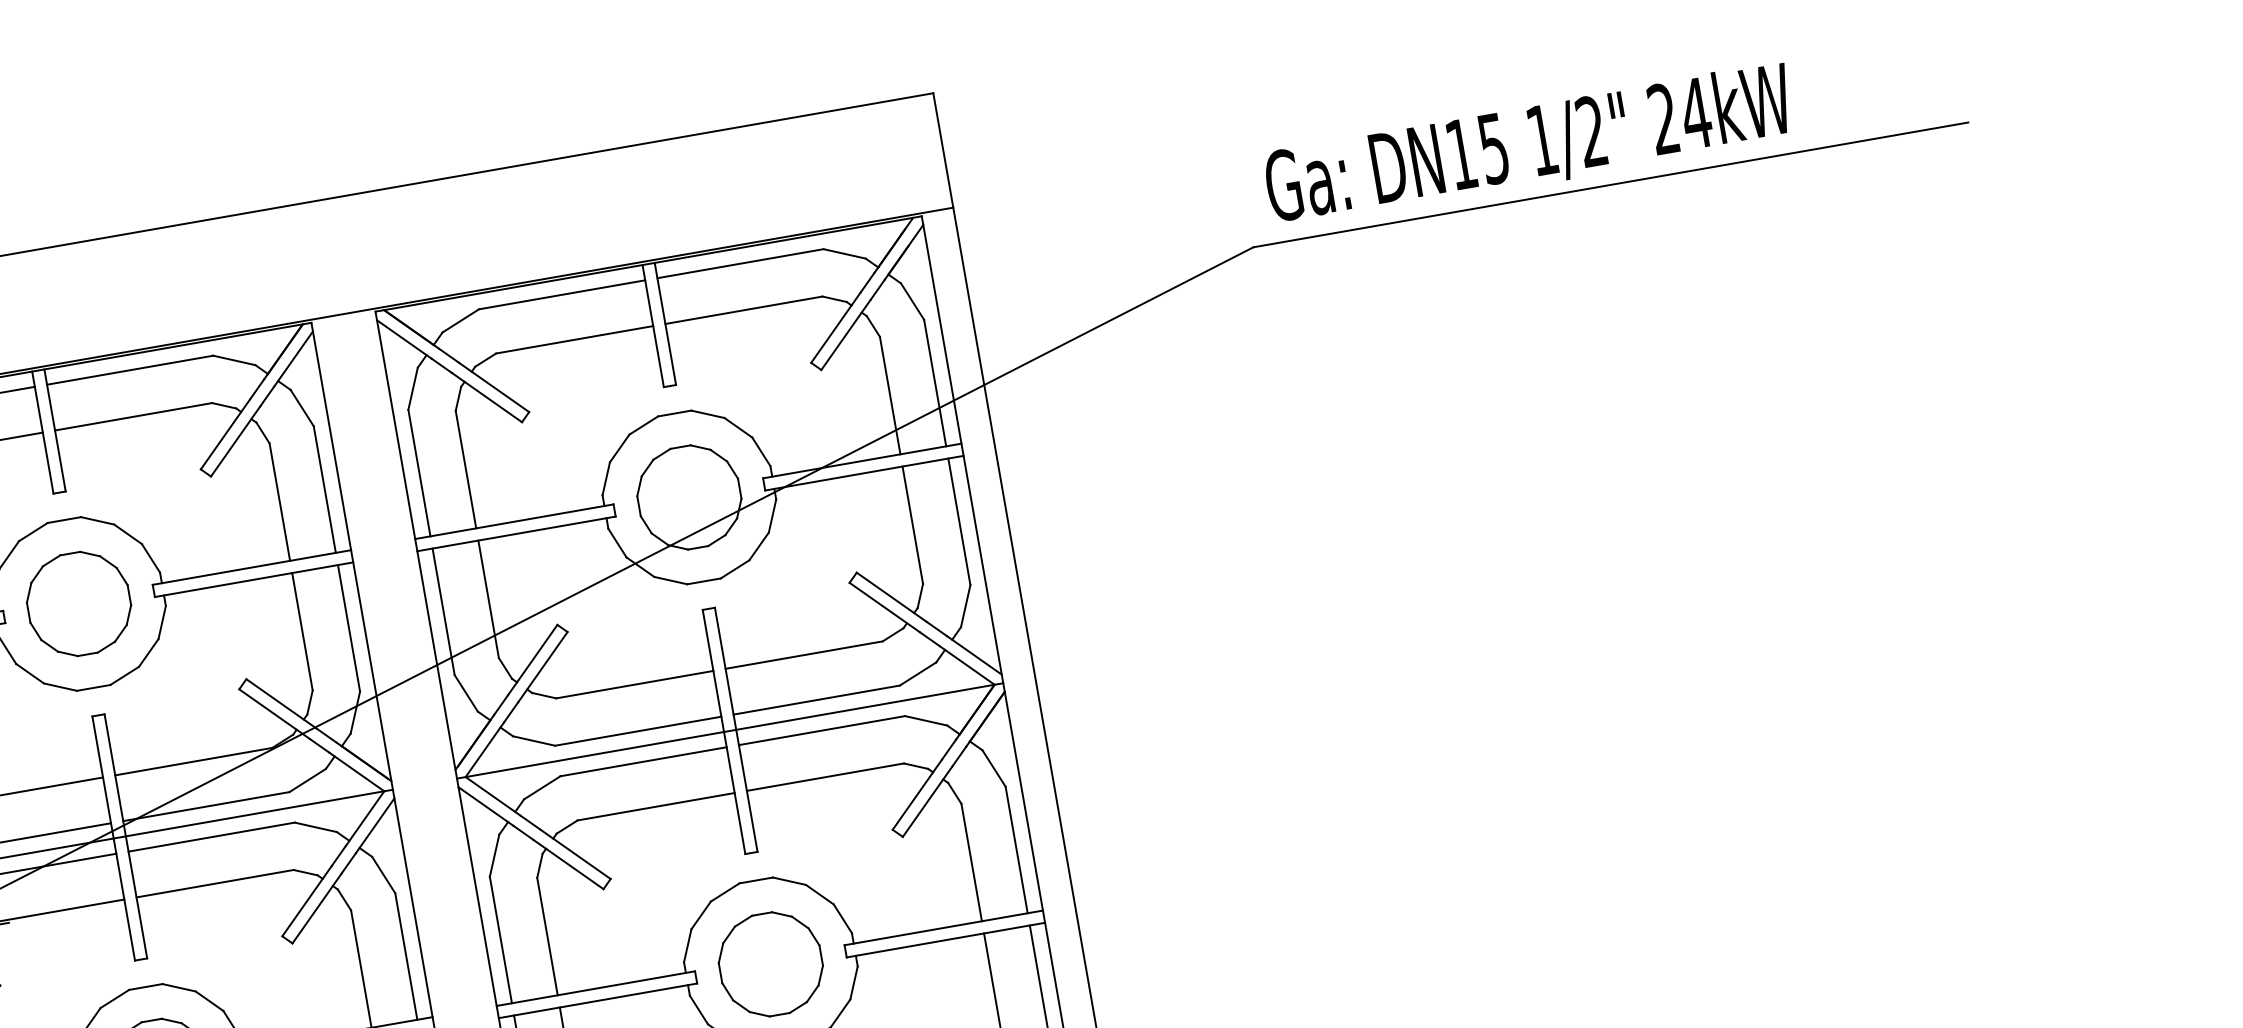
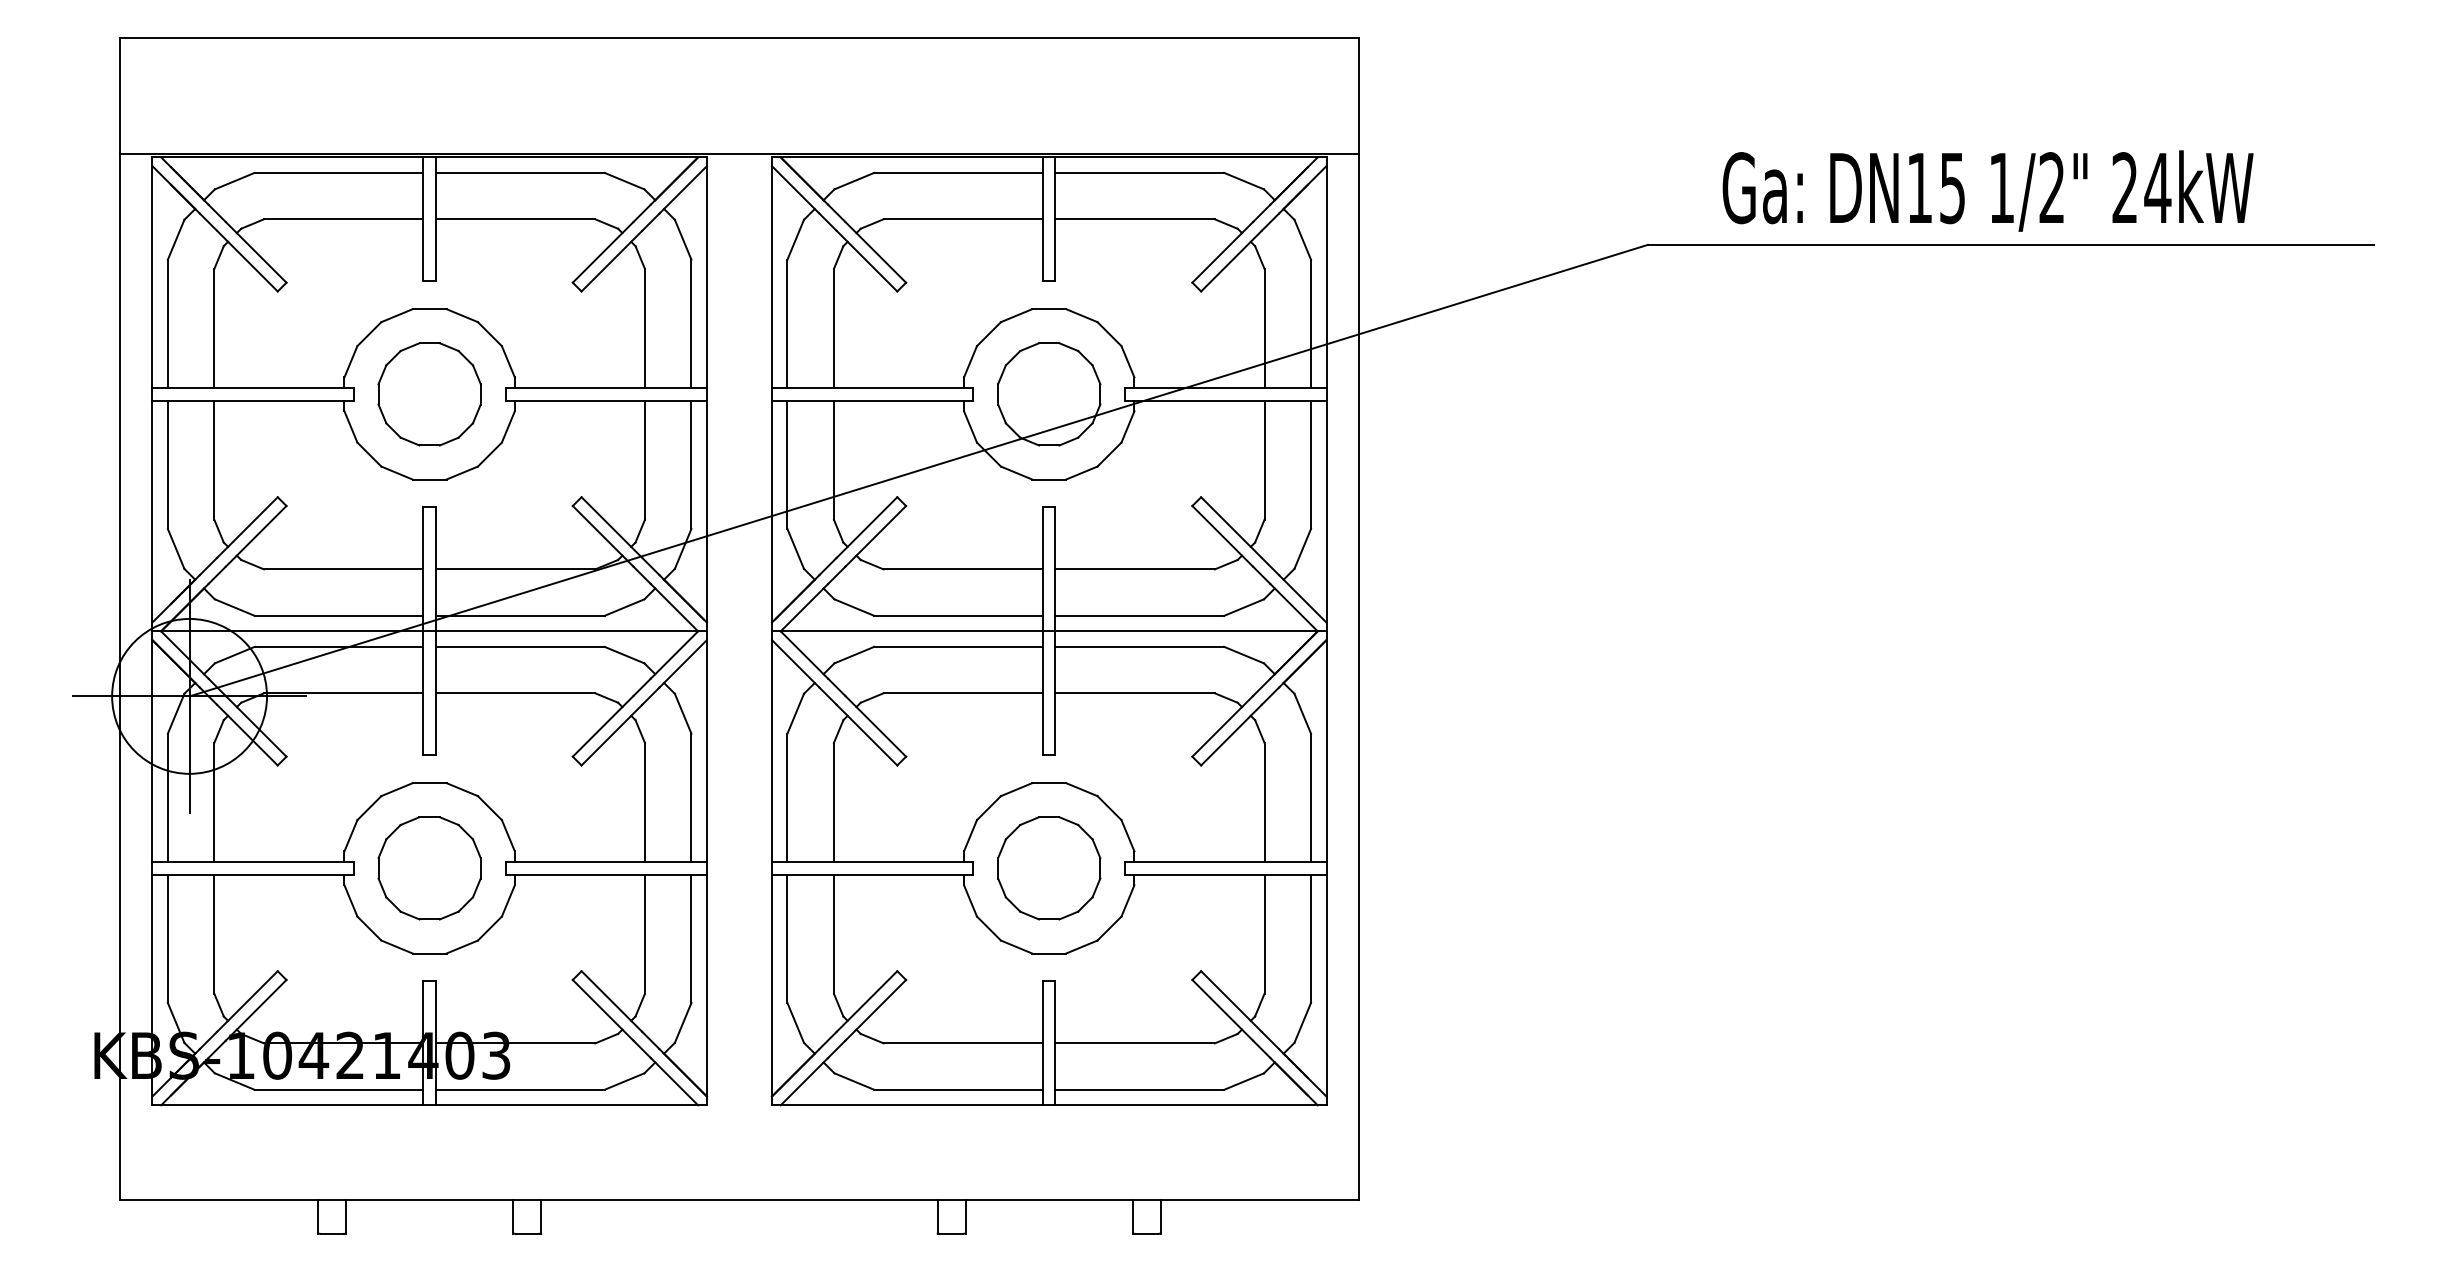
text: (1528, 145) -> (1987, 190), moved

